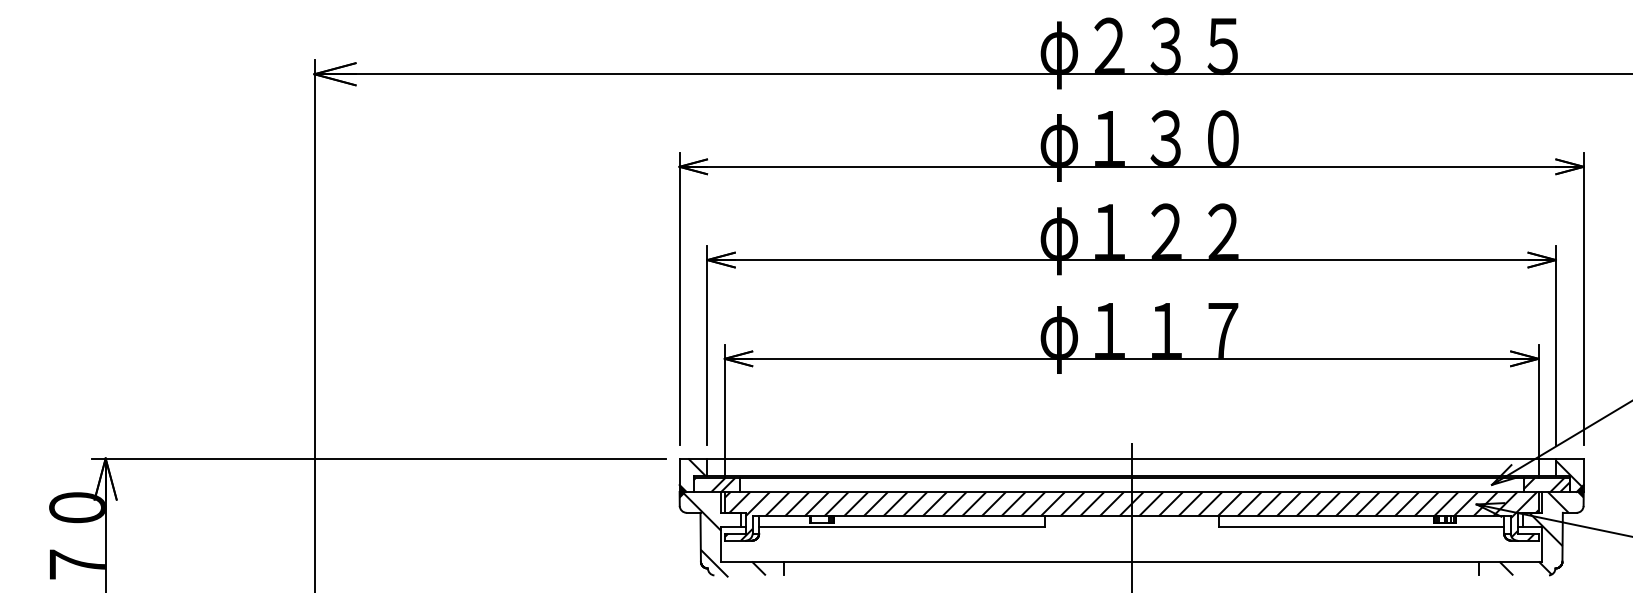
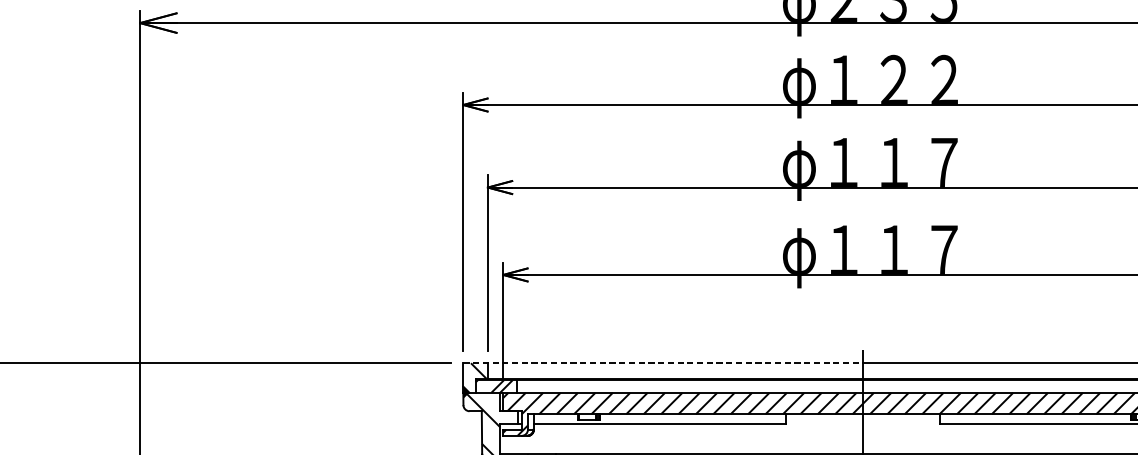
text: (1194, 137) -> (918, 79), φ１３０ -> φ１２２
text: (1194, 230) -> (918, 161), φ１２２ -> φ１１７
line: (906, 458) -> (664, 363), solid -> dashed

